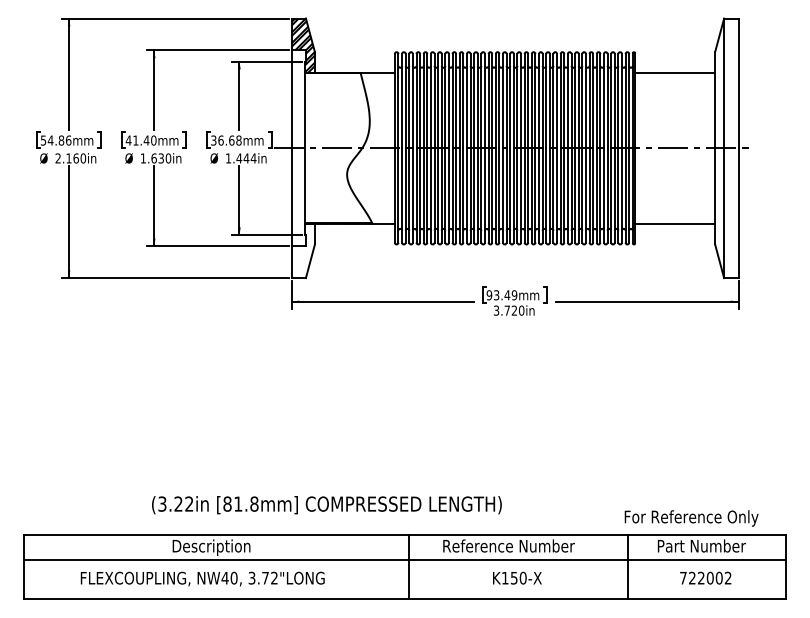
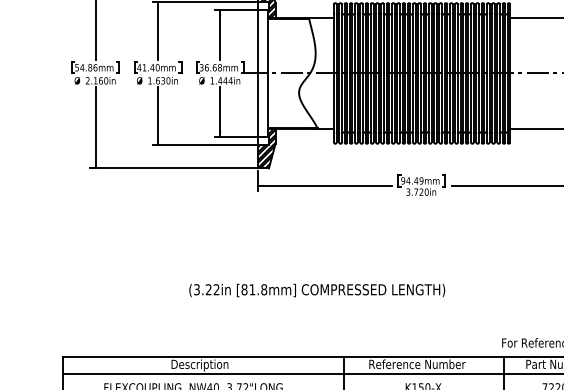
hatch: (302, 251) -> (266, 148), added
text: (496, 295) -> (408, 181), 93.49mm -> 94.49mm
text: (326, 505) -> (316, 290), moved

